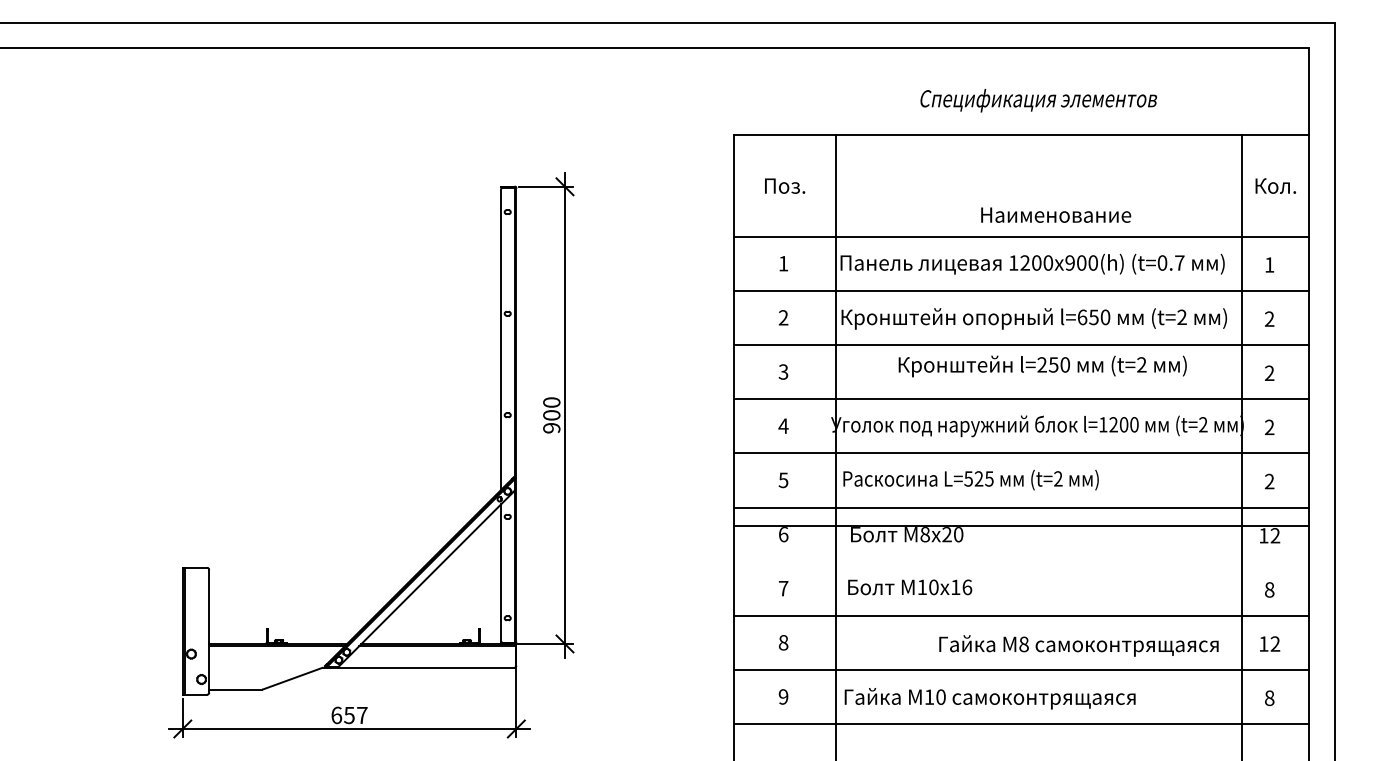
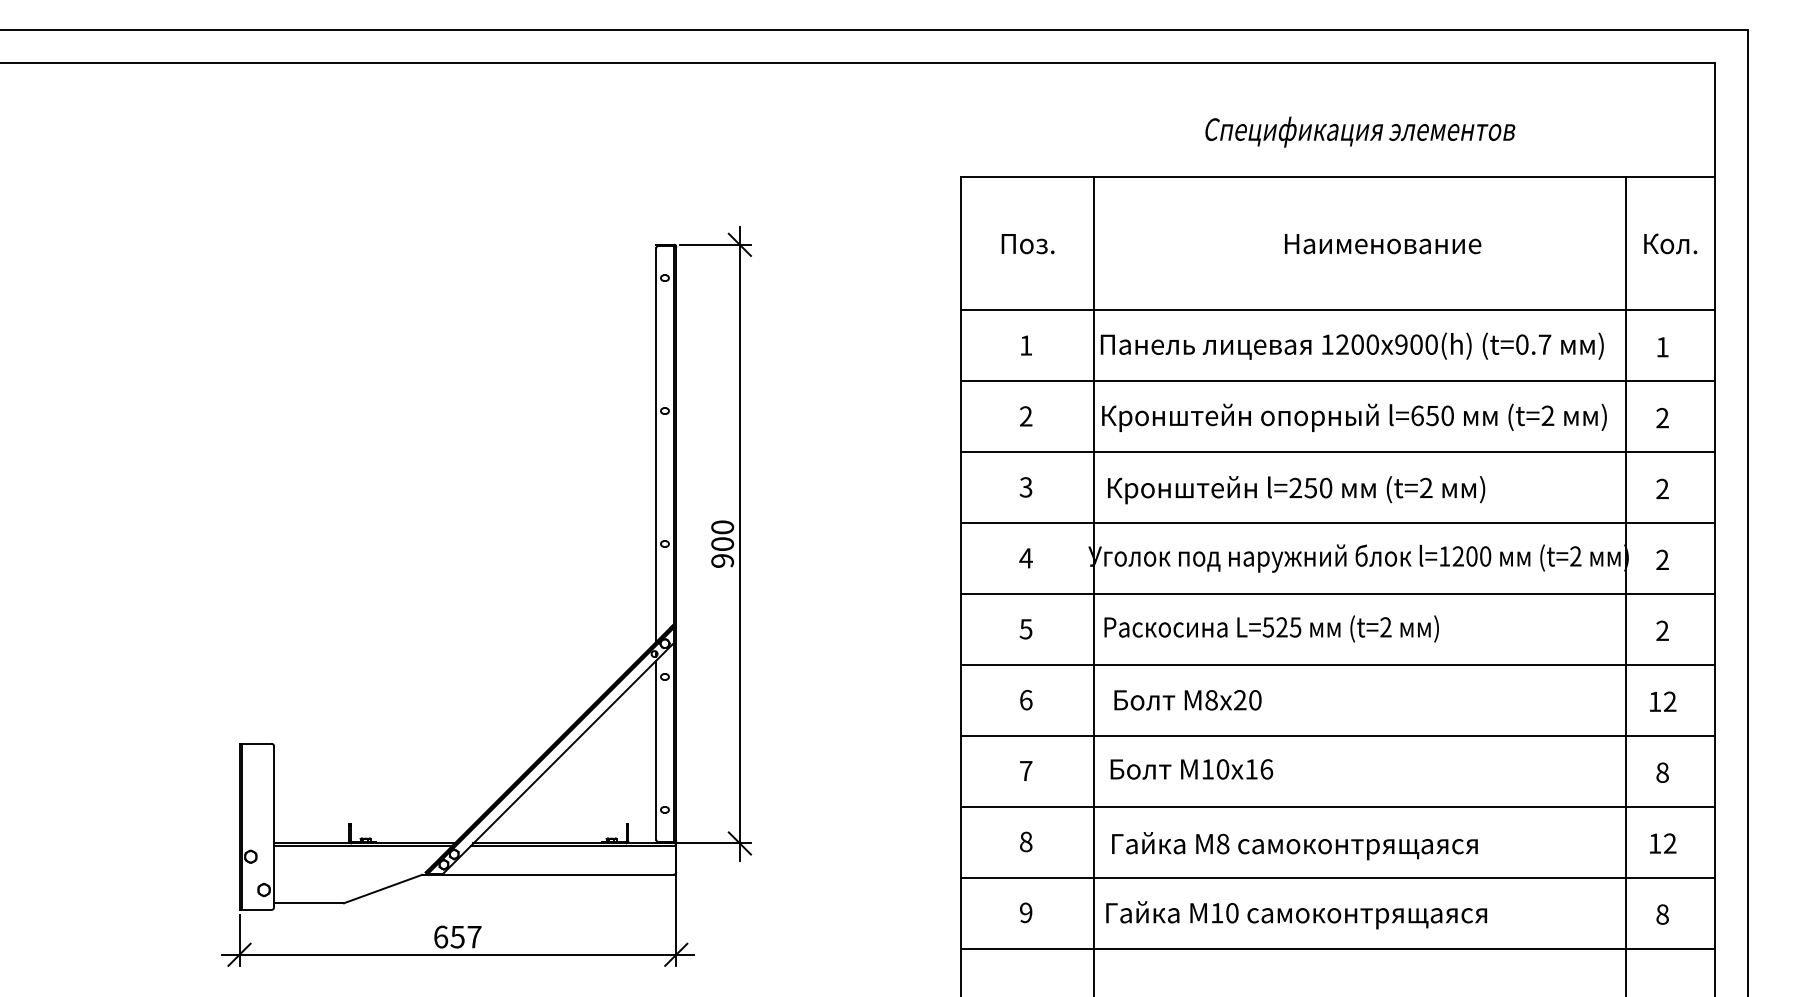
text: (1056, 215) -> (1383, 244), moved
text: (1042, 366) -> (1296, 490), moved
line: (1021, 525) -> (1337, 735), moved
text: (1078, 646) -> (1294, 846), moved

